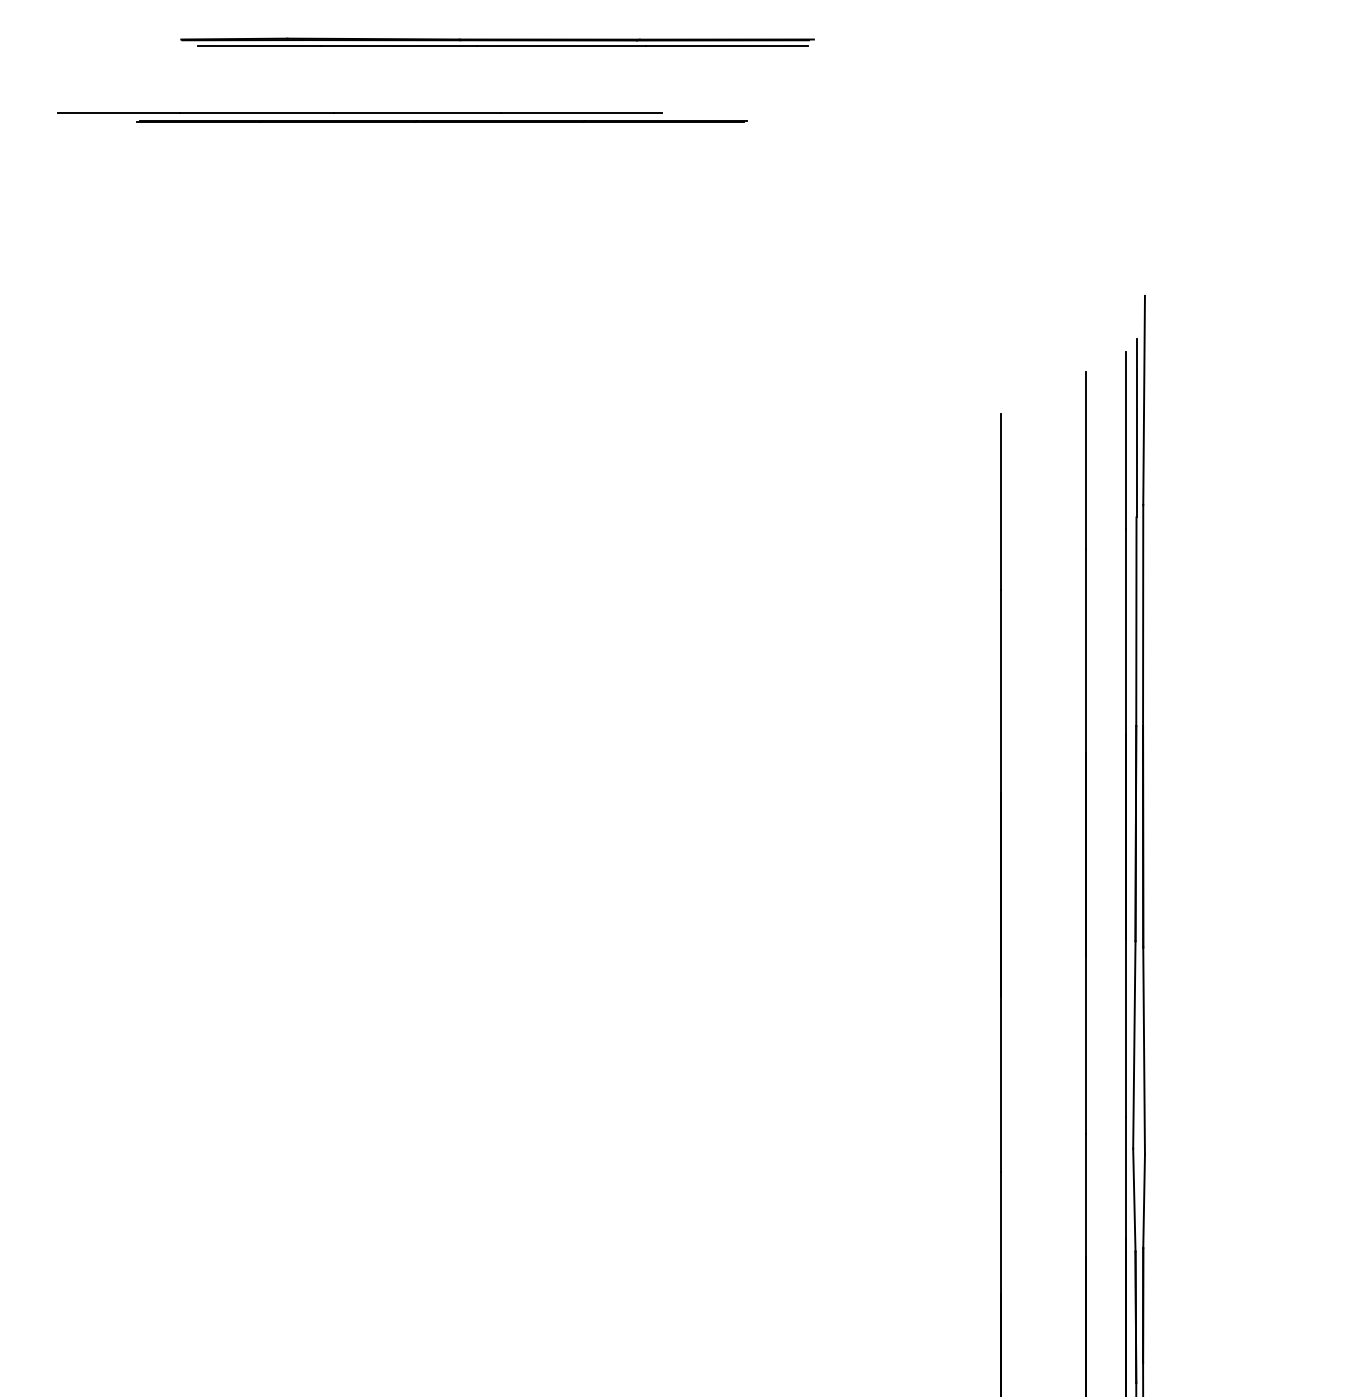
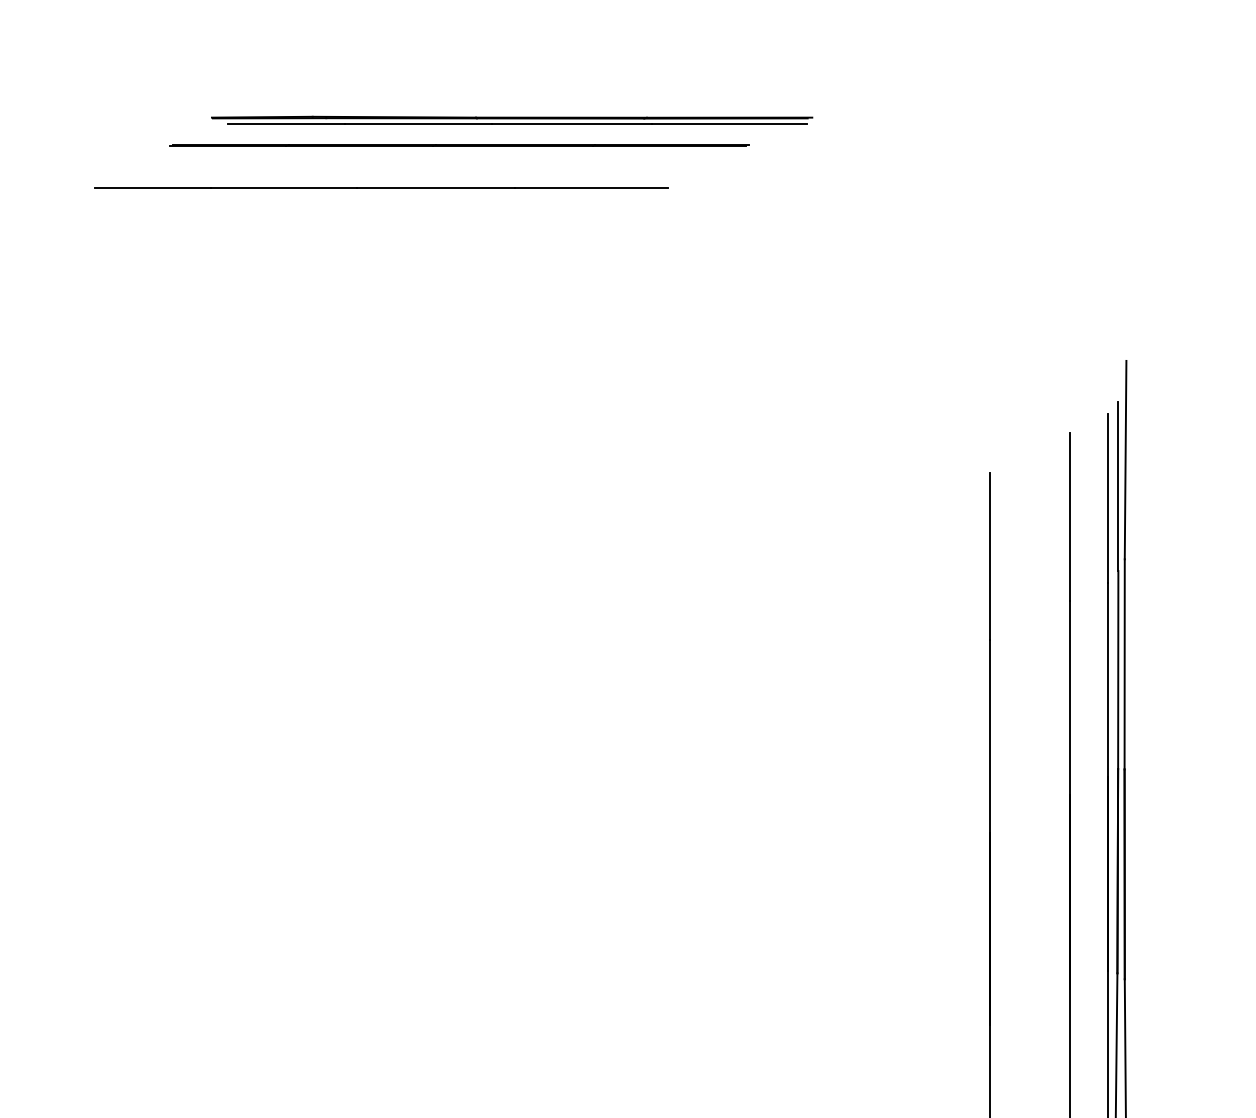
line: (441, 121) -> (458, 145), moved

